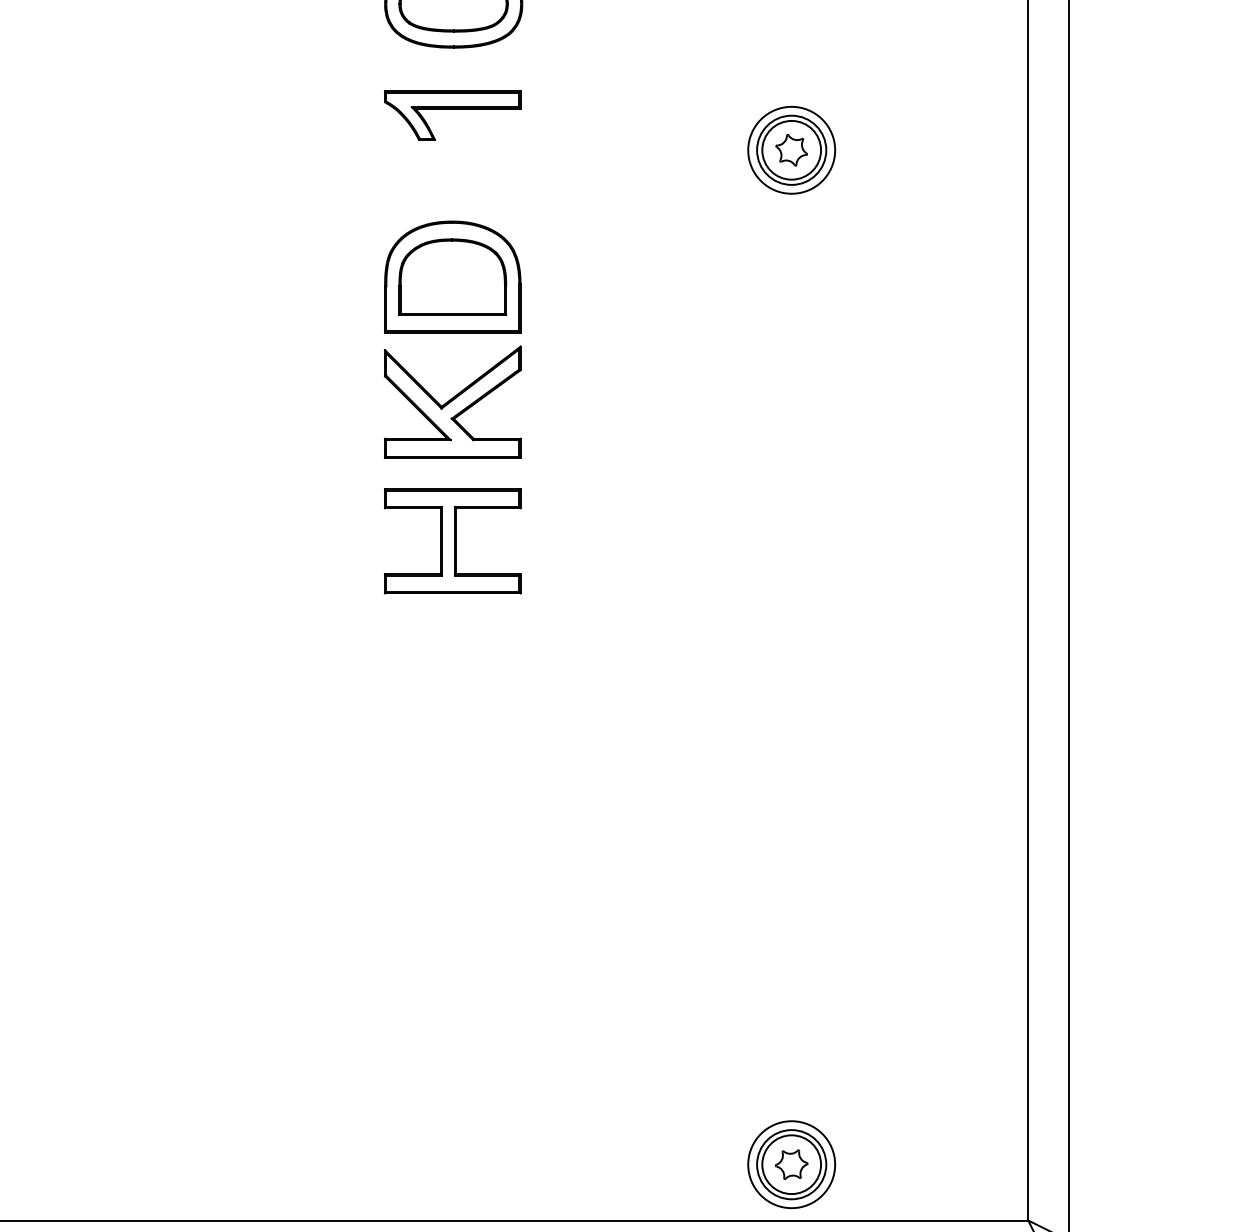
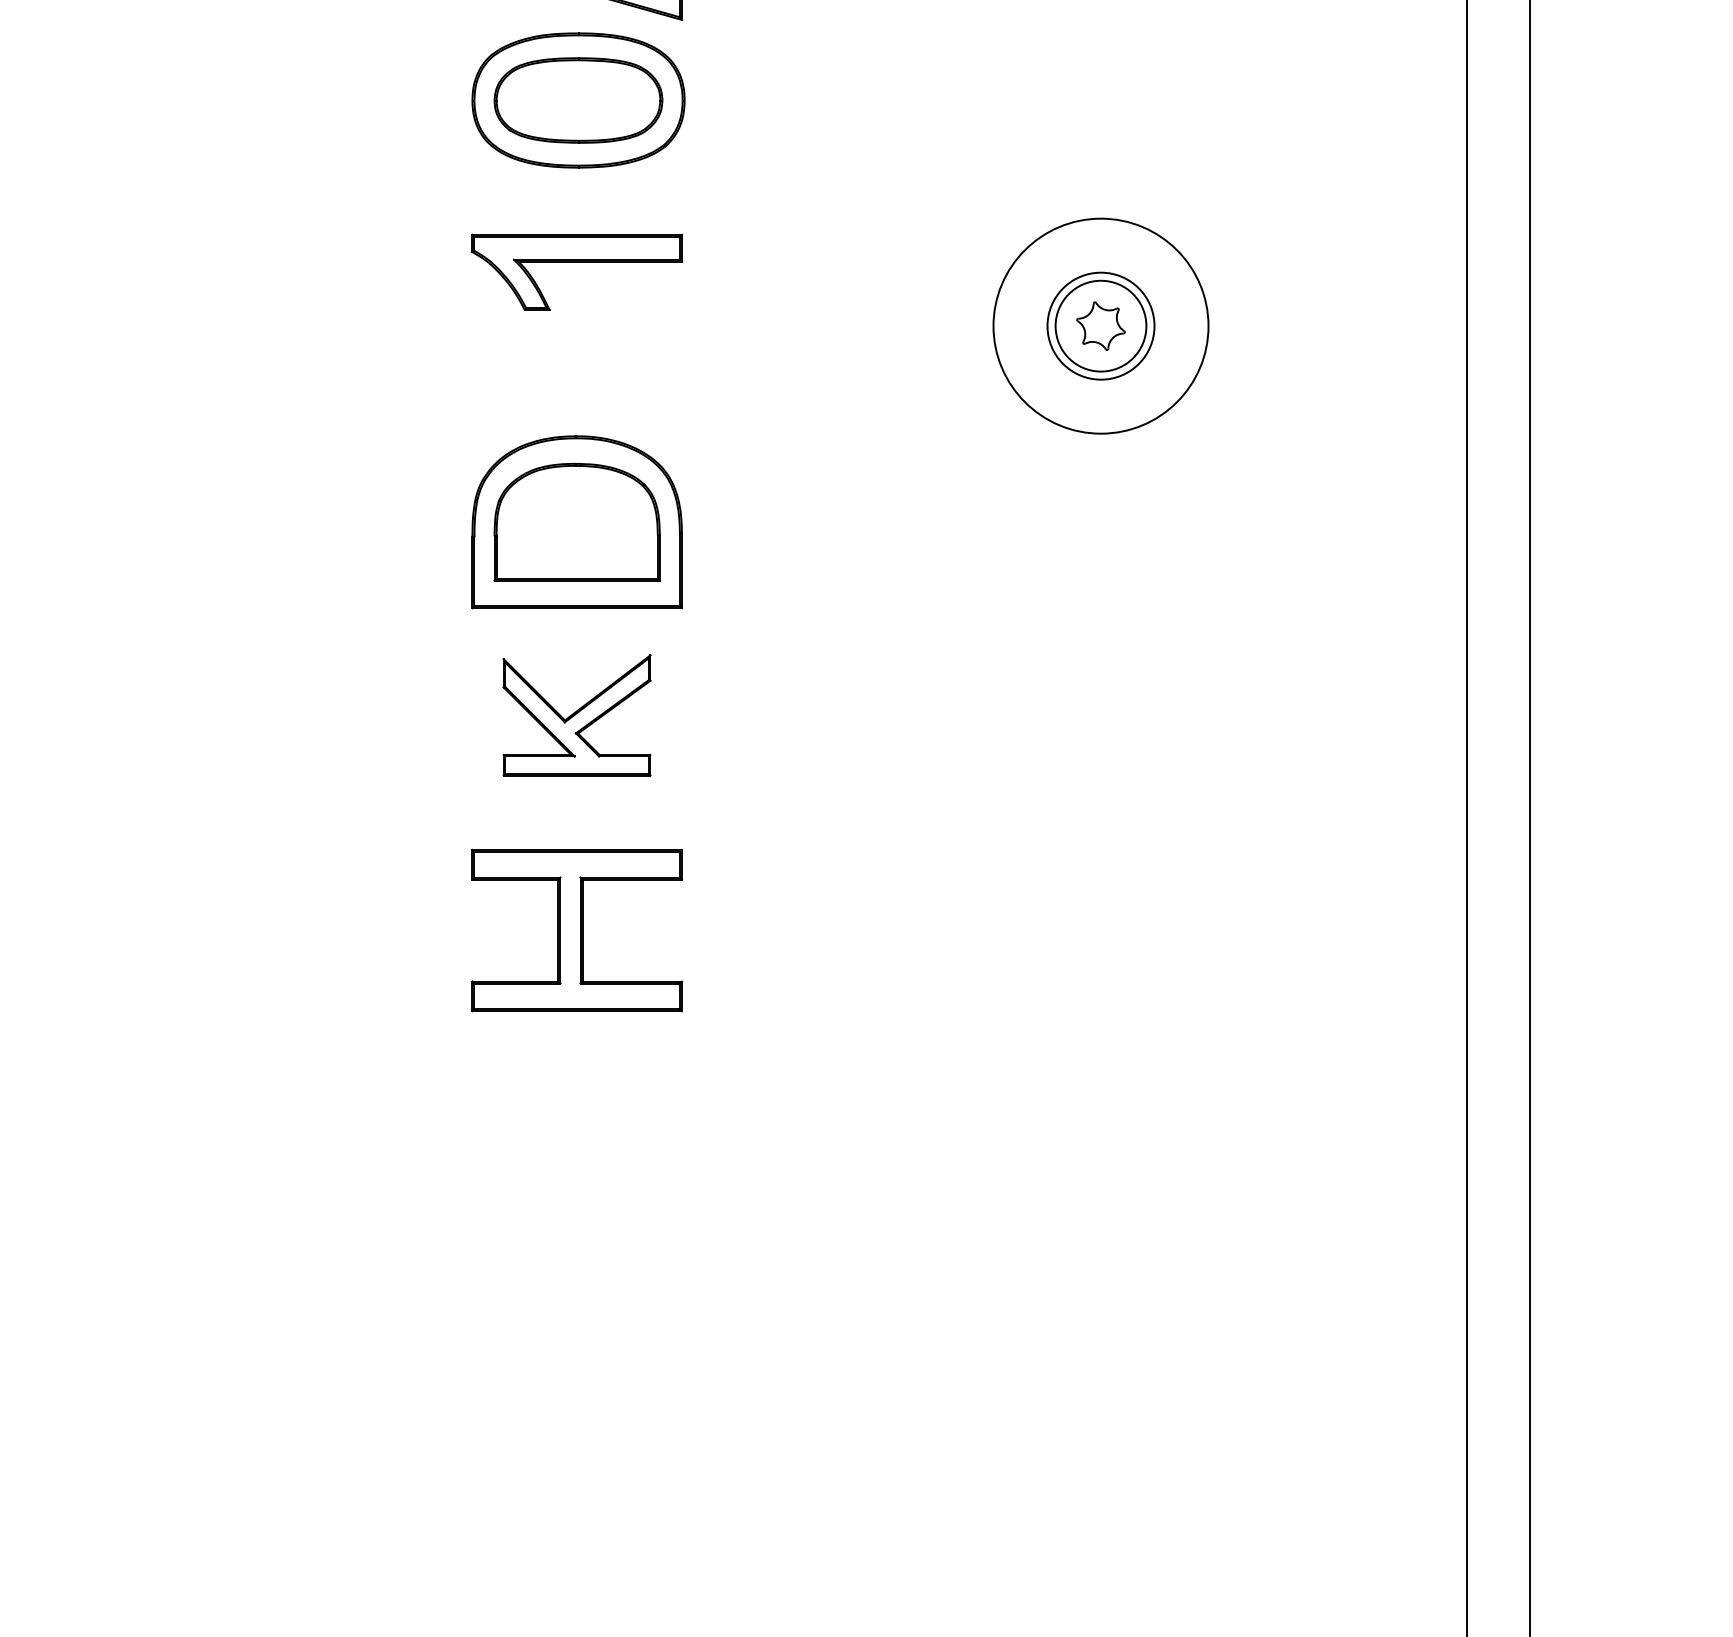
circle: (791, 149) -> (1100, 324), size x1.6
part: (452, 401) -> (576, 714), size x0.7

